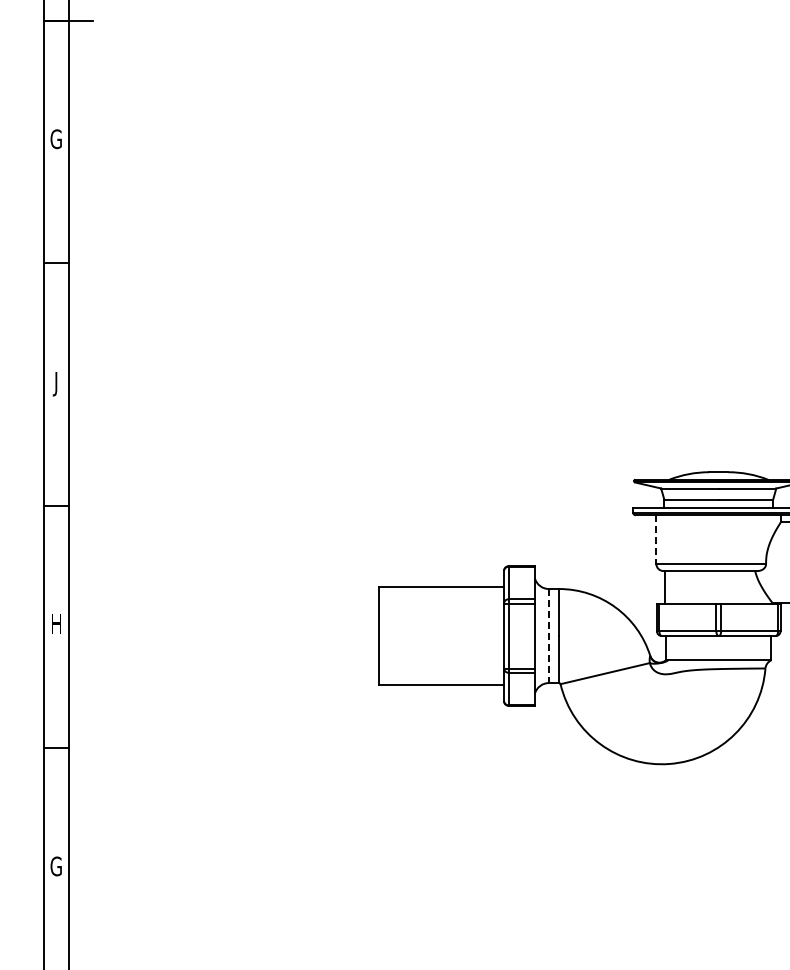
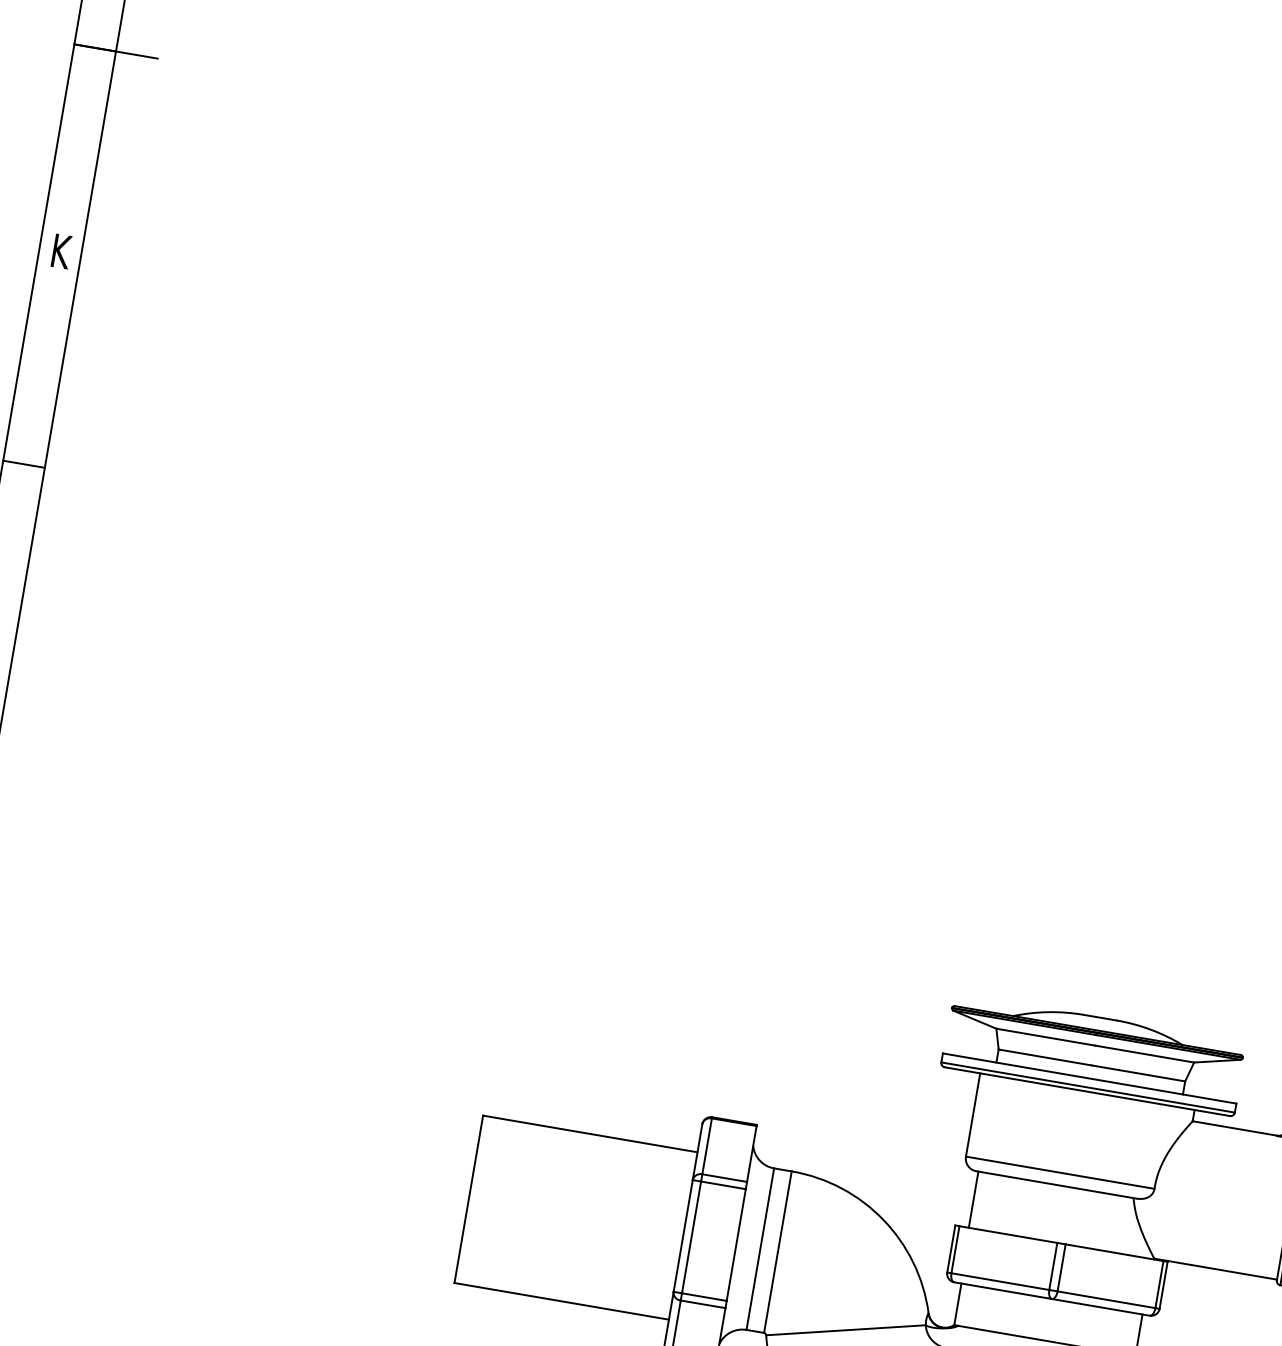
text: (56, 139) -> (60, 251), G -> K
line: (656, 540) -> (973, 1116), dashed -> solid
line: (548, 636) -> (759, 1249), dashed -> solid

